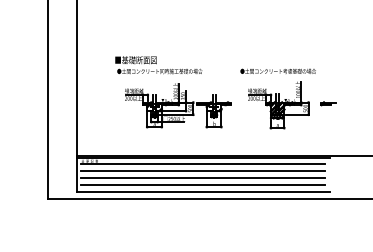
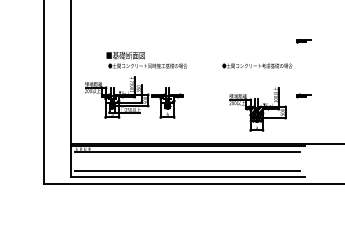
part: (328, 44) -> (303, 41), added
part: (178, 105) -> (134, 97), moved
part: (278, 105) -> (257, 109), moved
line: (202, 171) -> (187, 158), removed
line: (202, 177) -> (187, 164), removed

